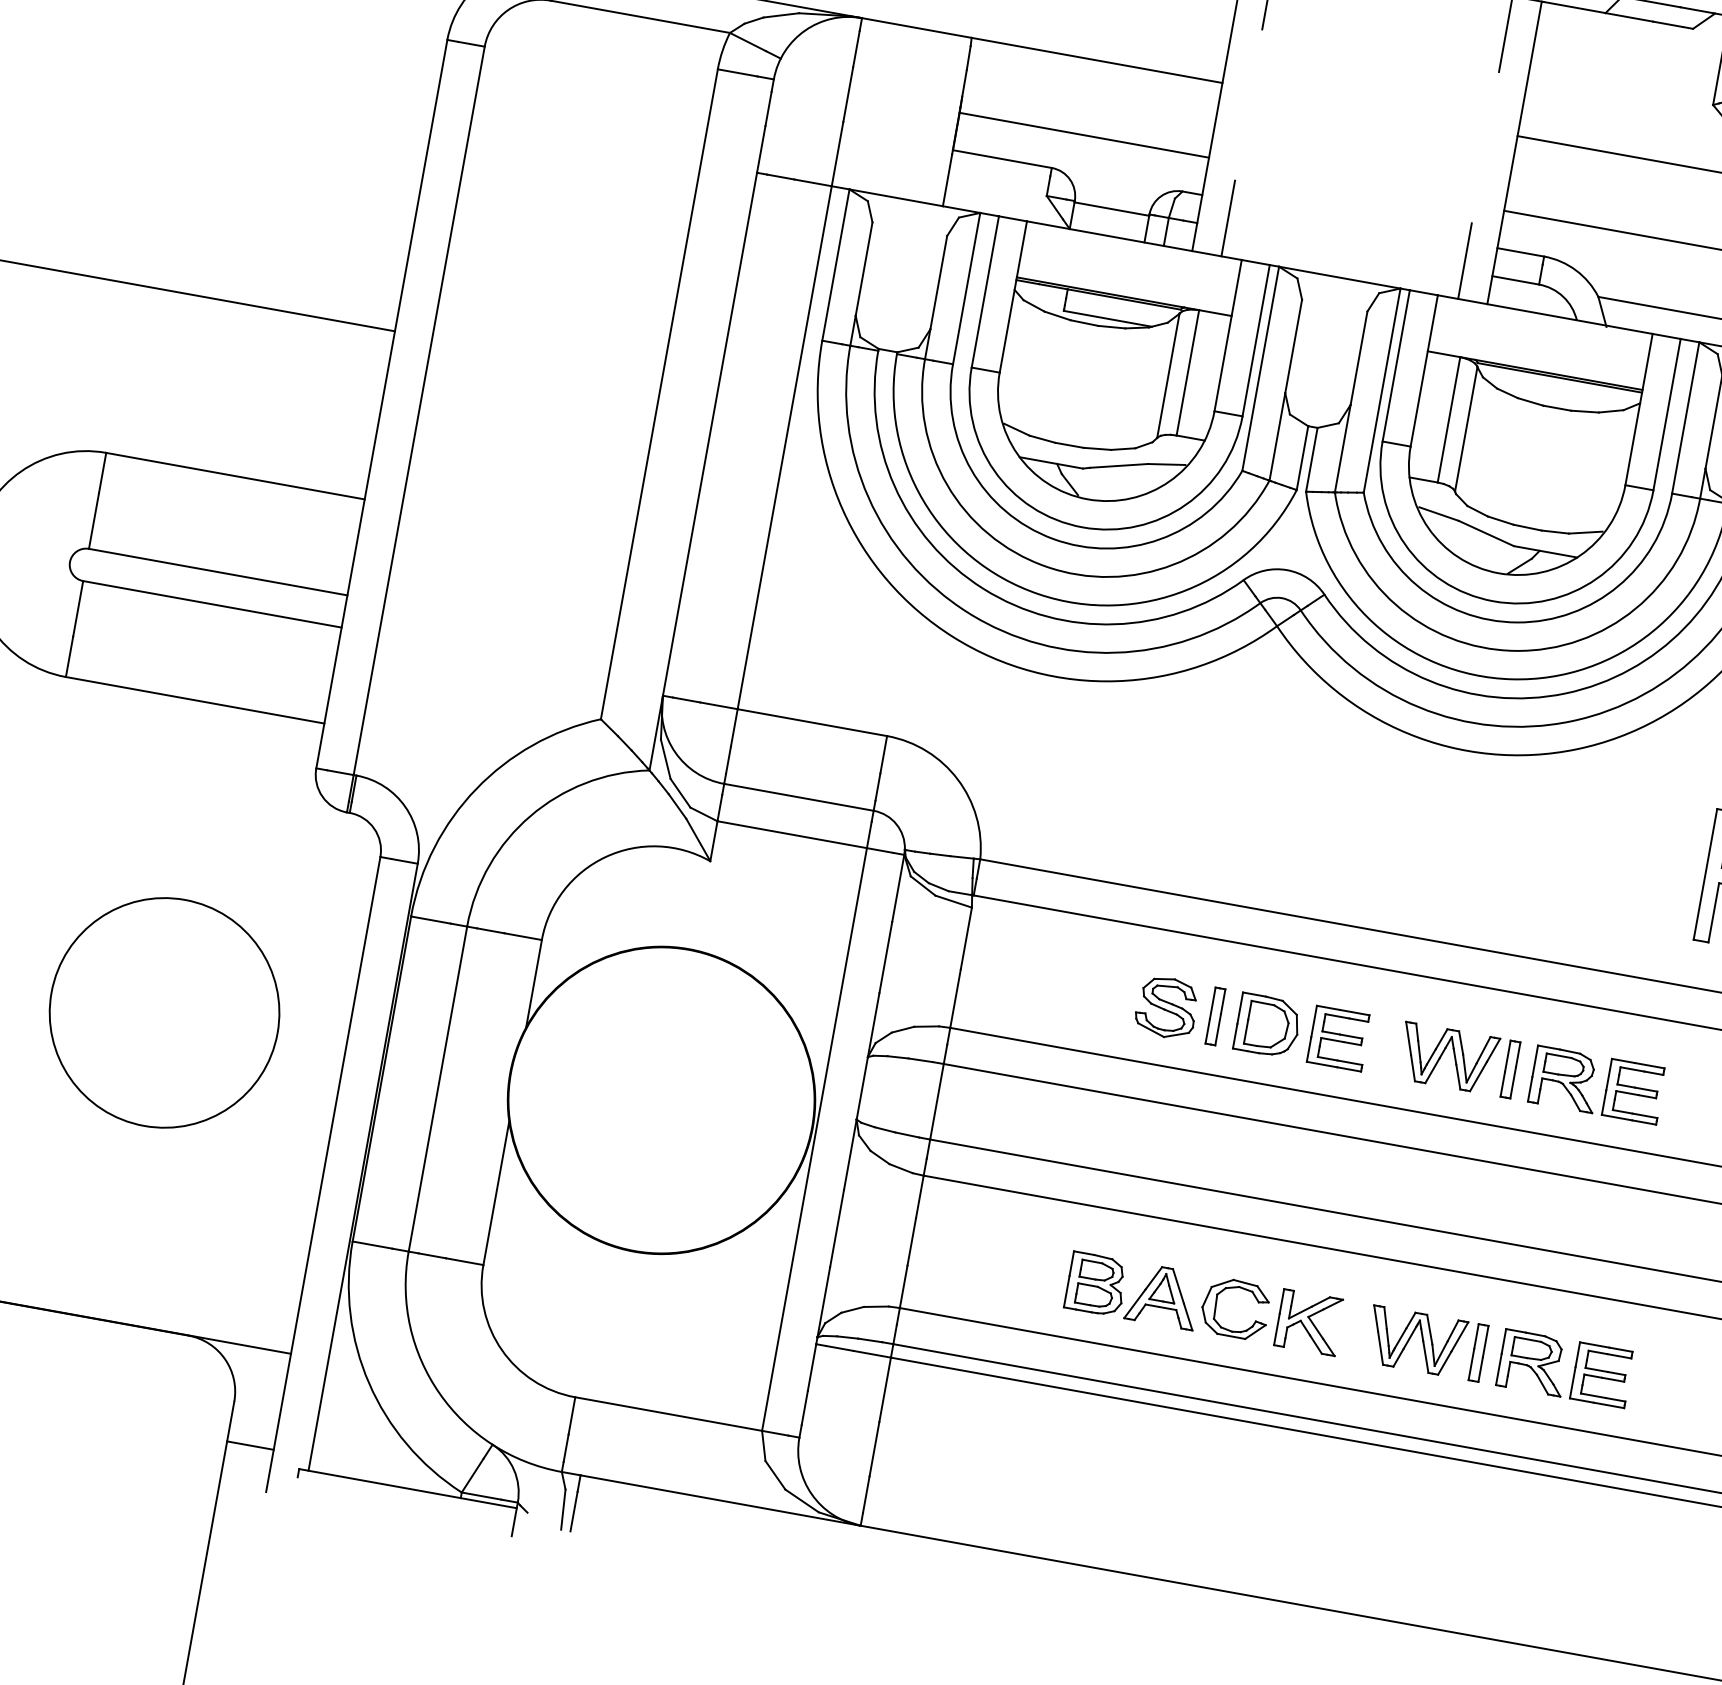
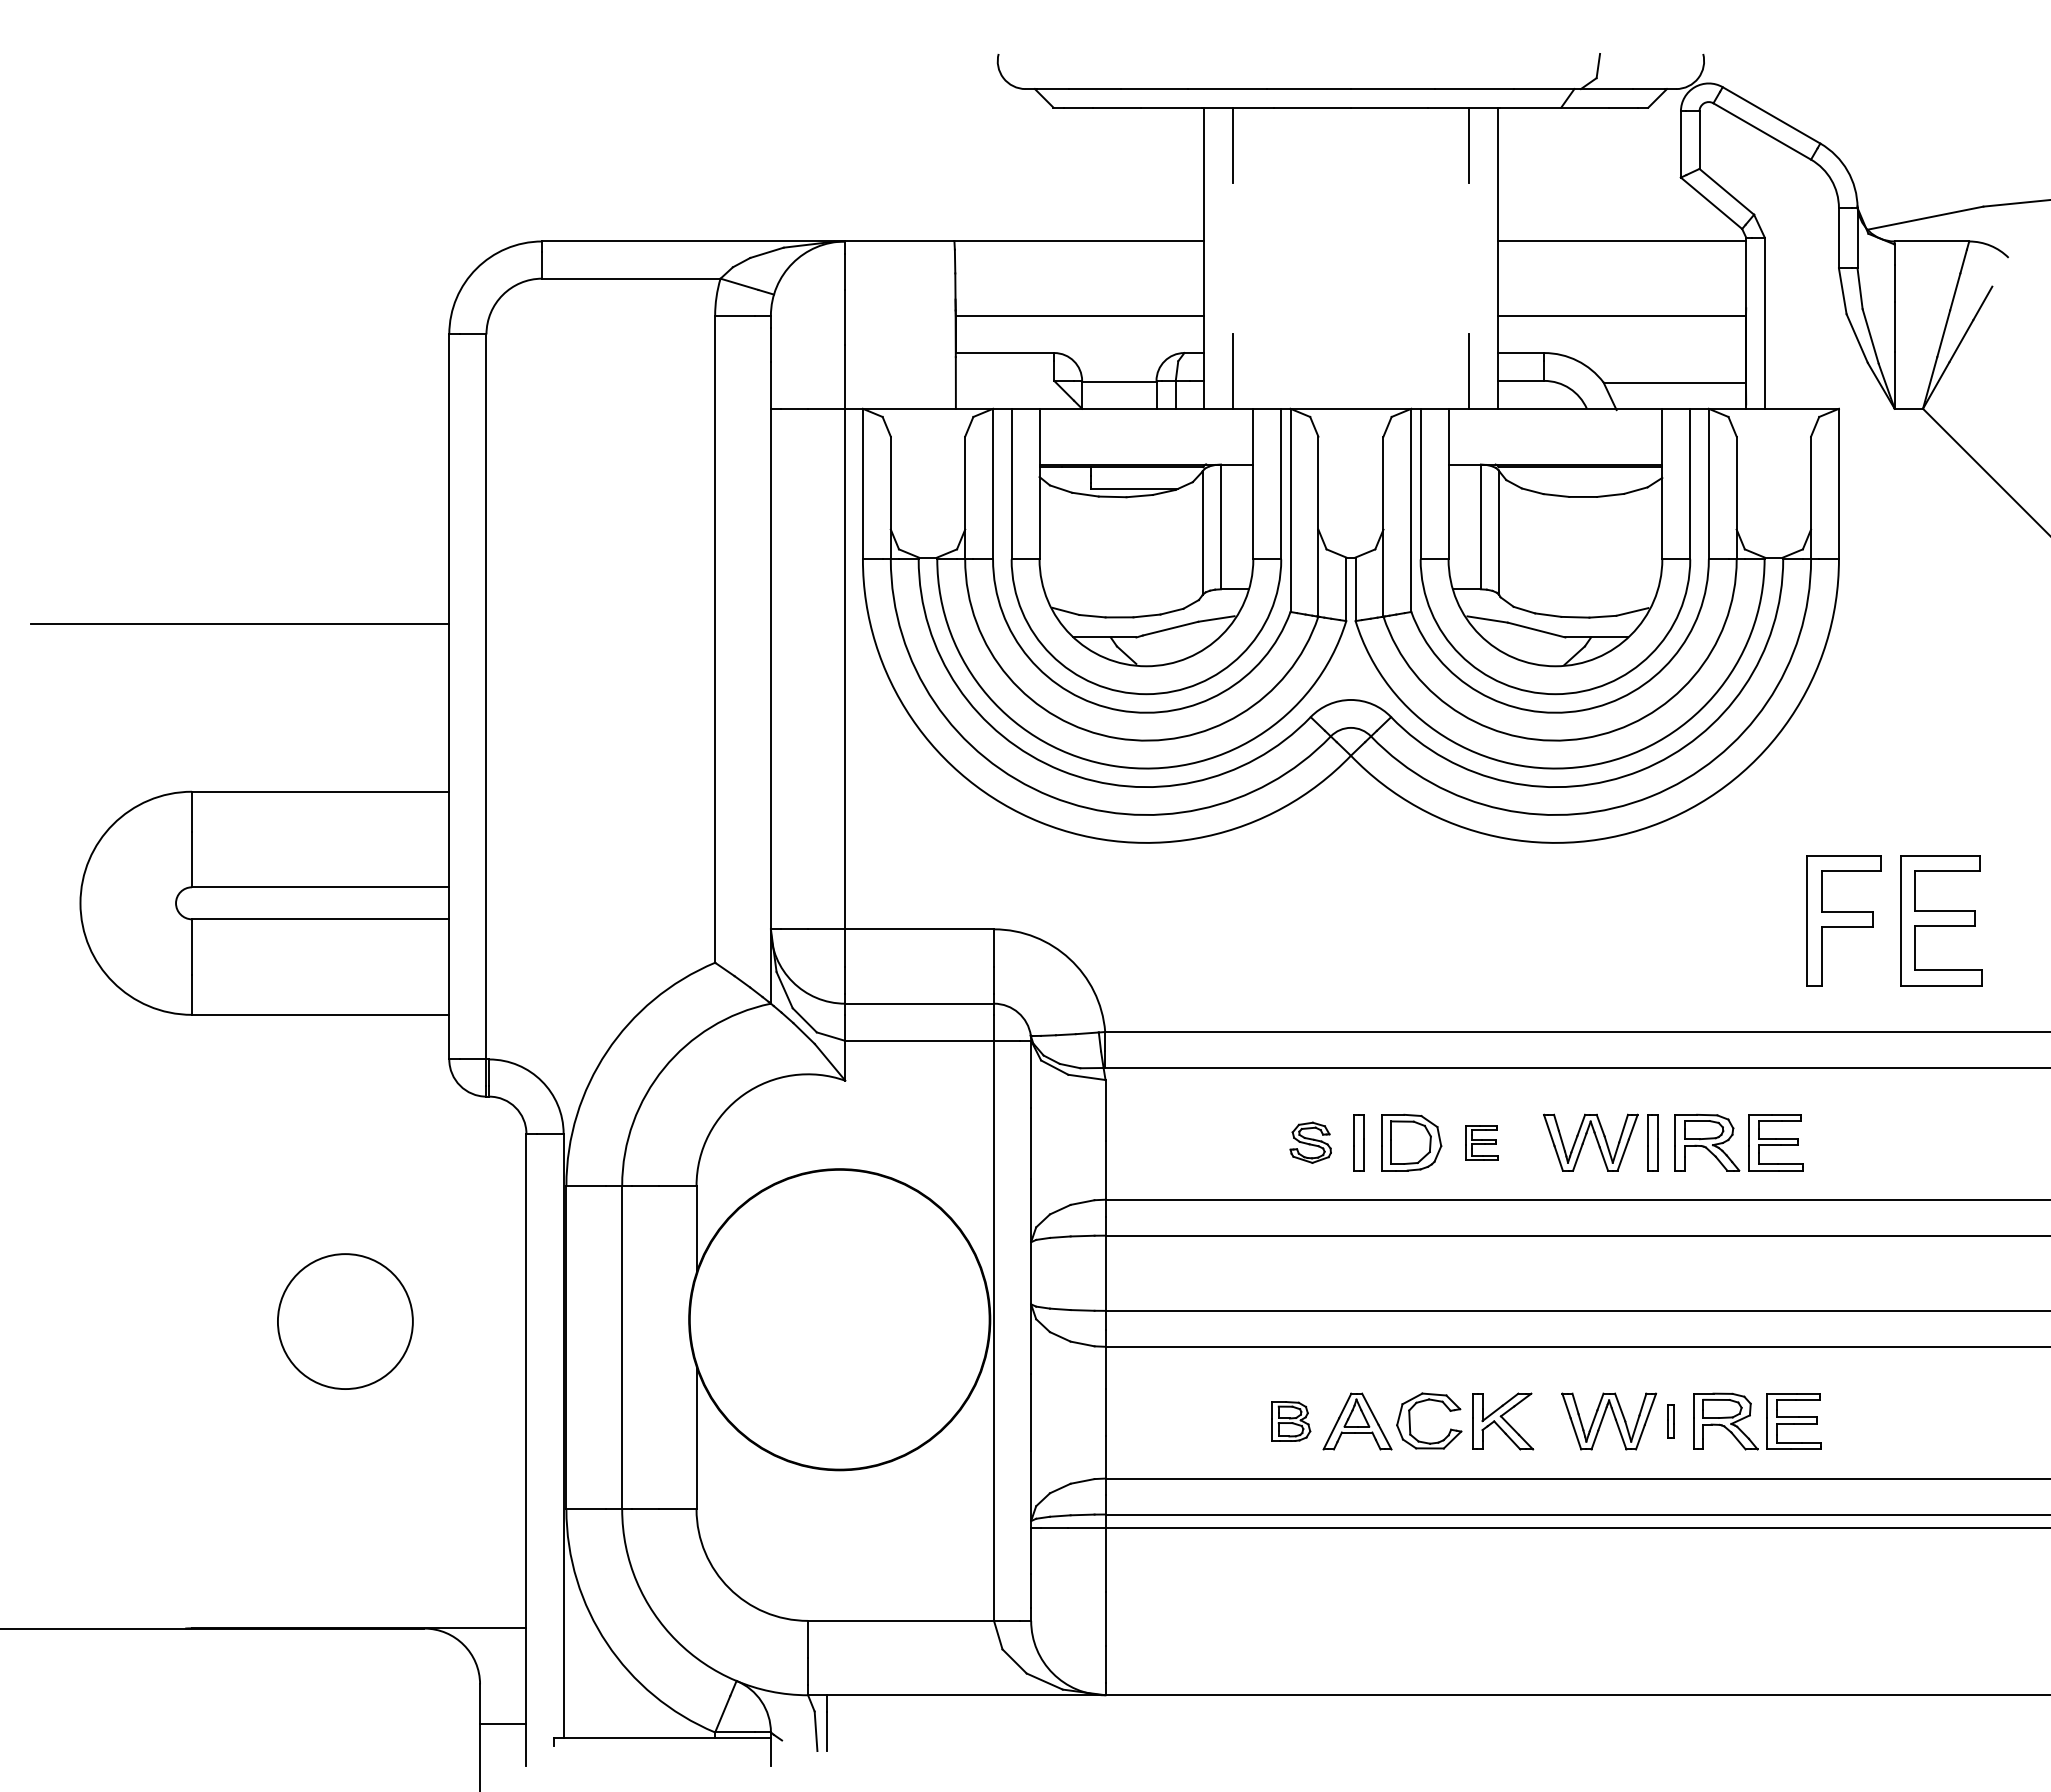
part: (1166, 1007) -> (1310, 1142), size x0.7
circle: (163, 1012) -> (344, 1321), size x0.6
part: (1338, 1038) -> (1481, 1142), size x0.6
part: (1097, 1284) -> (1291, 1421), size x0.7
part: (1477, 1352) -> (1670, 1421), size x0.6

